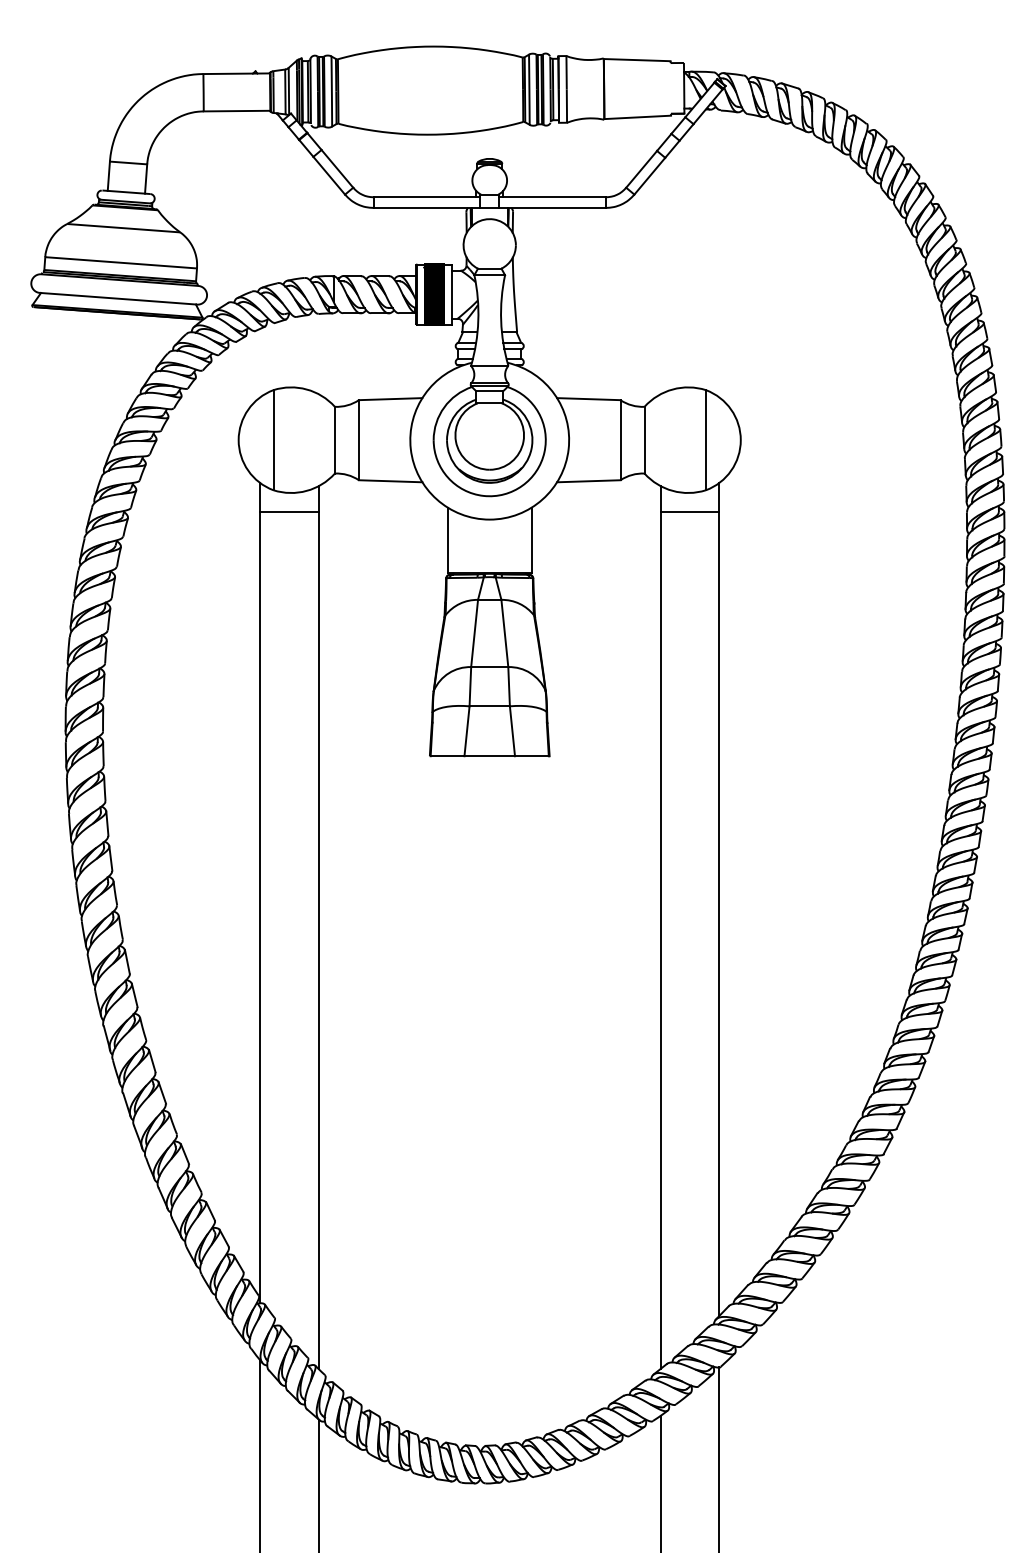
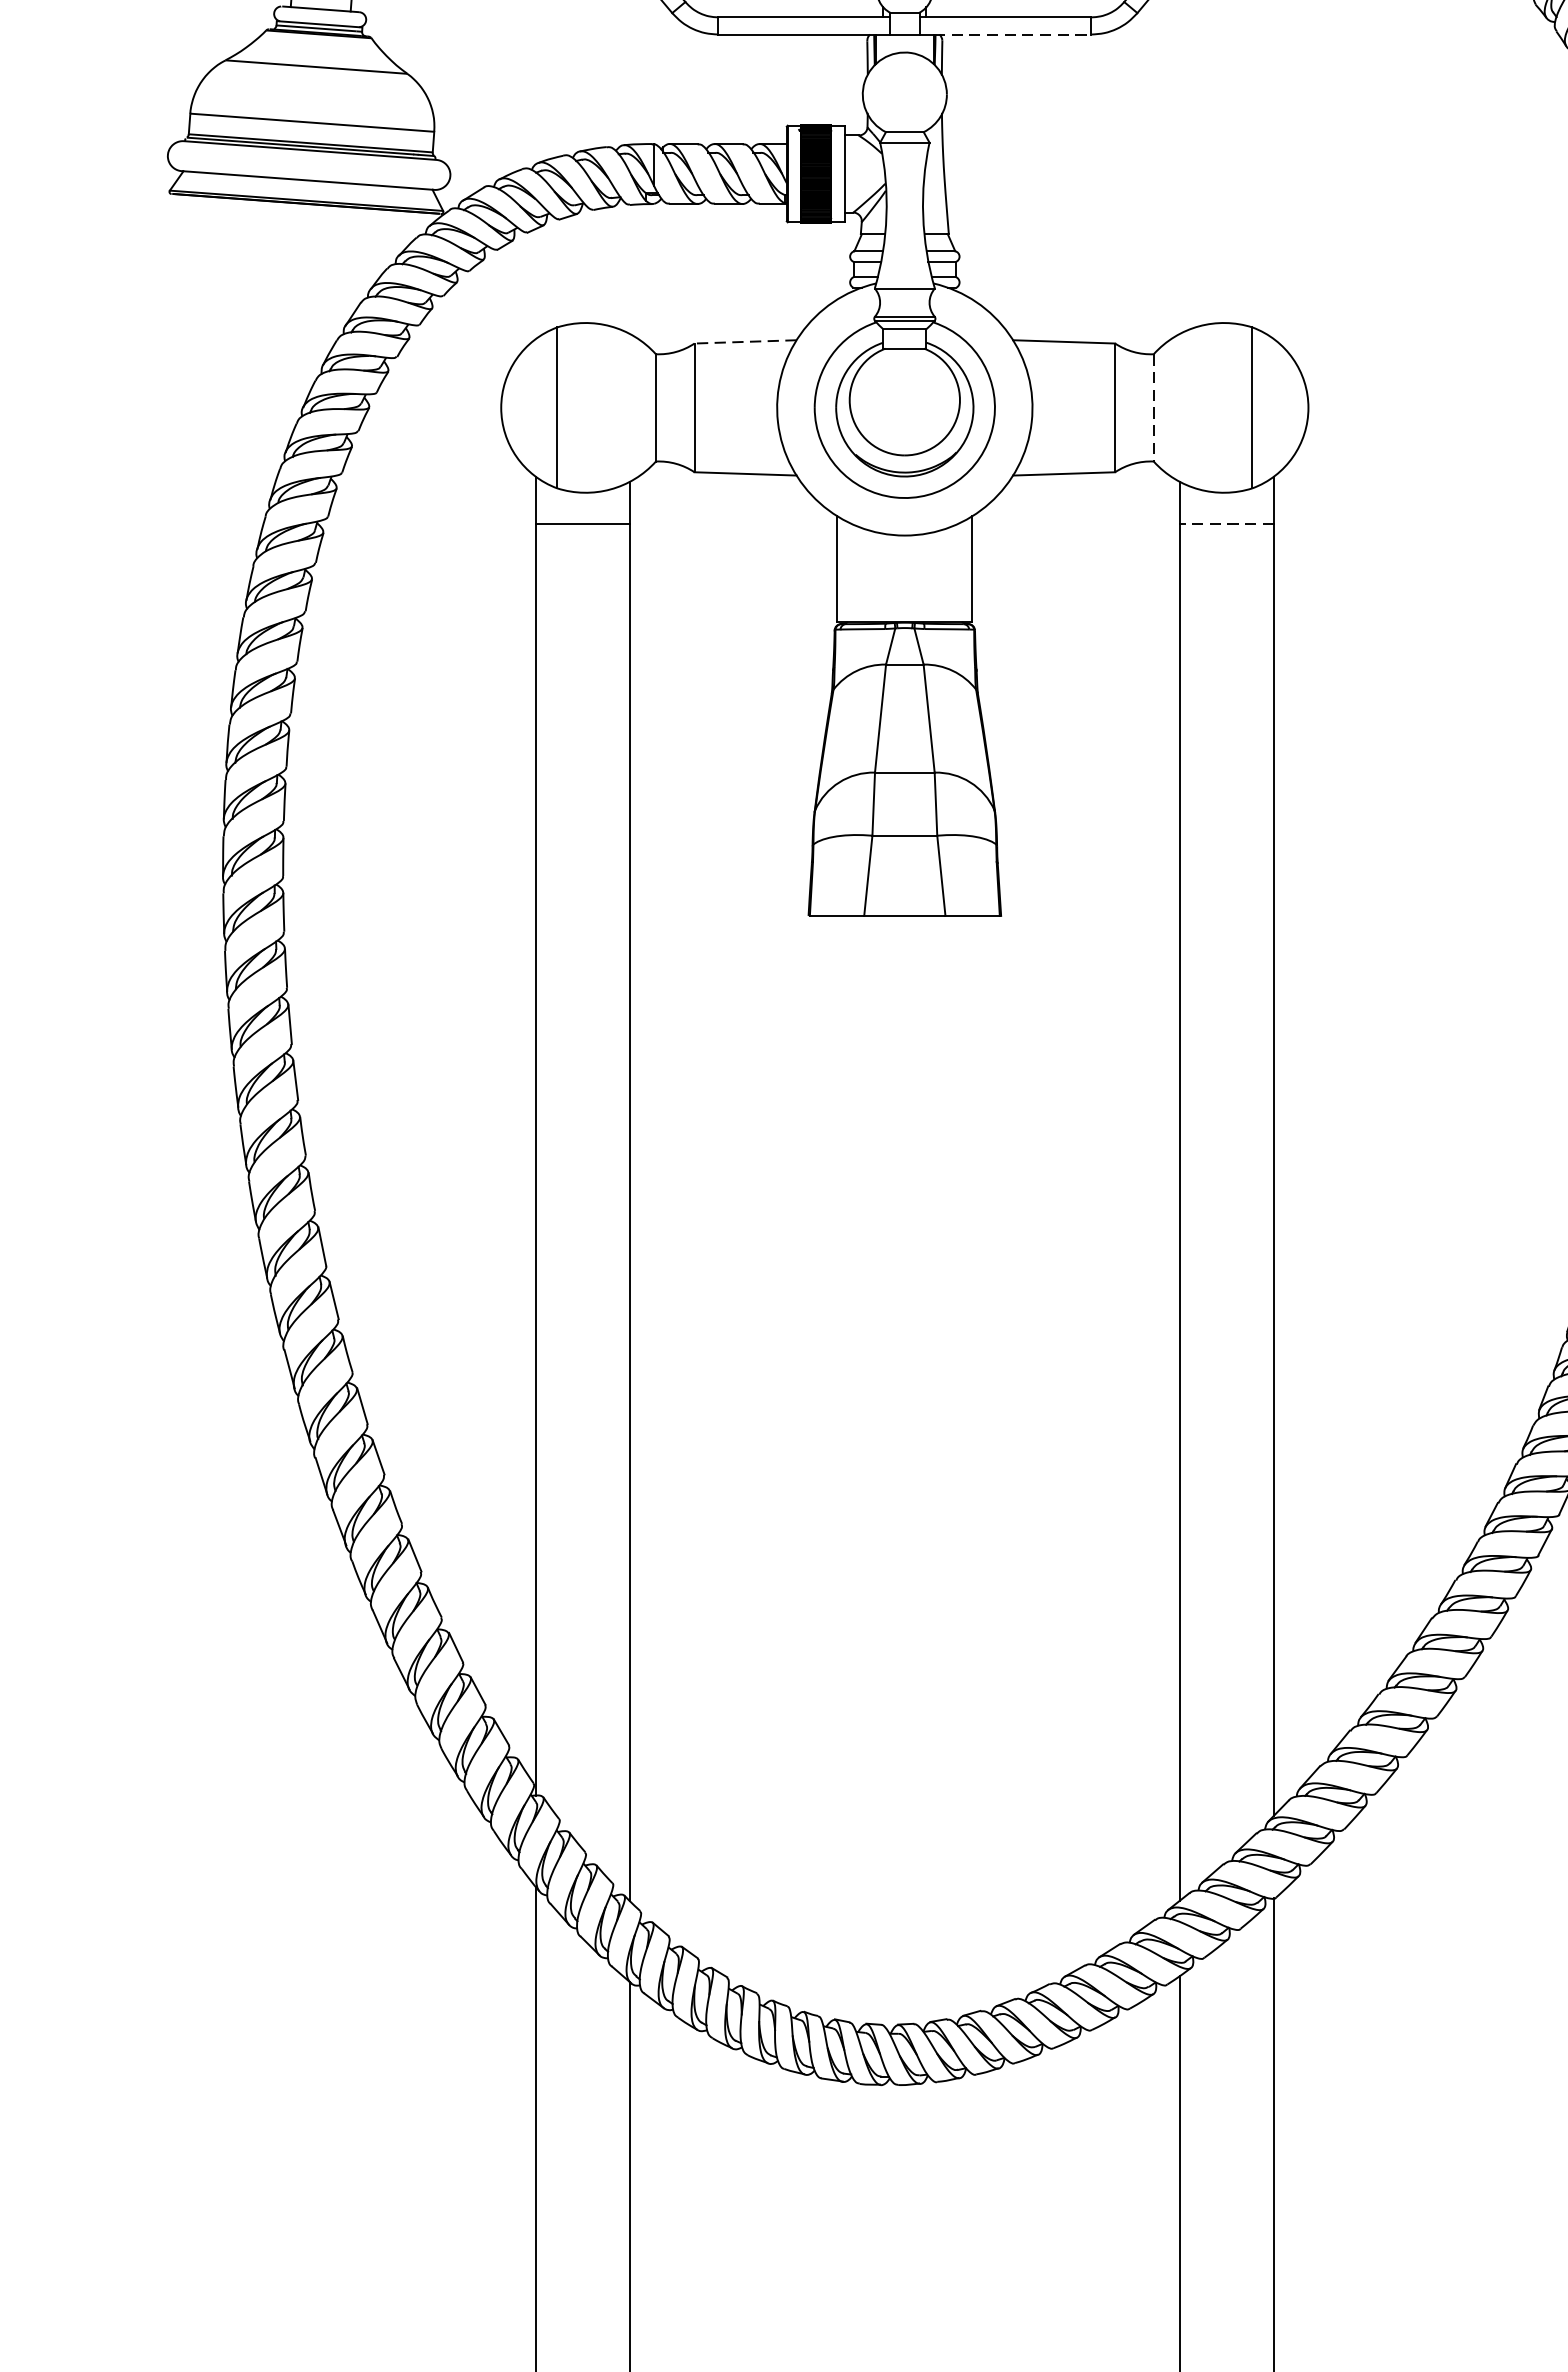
line: (557, 207) -> (1013, 33), solid -> dashed
line: (390, 399) -> (745, 342), solid -> dashed
line: (644, 440) -> (1153, 408), solid -> dashed
line: (689, 512) -> (1225, 524), solid -> dashed

